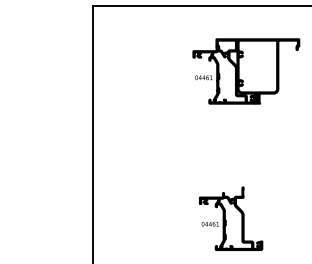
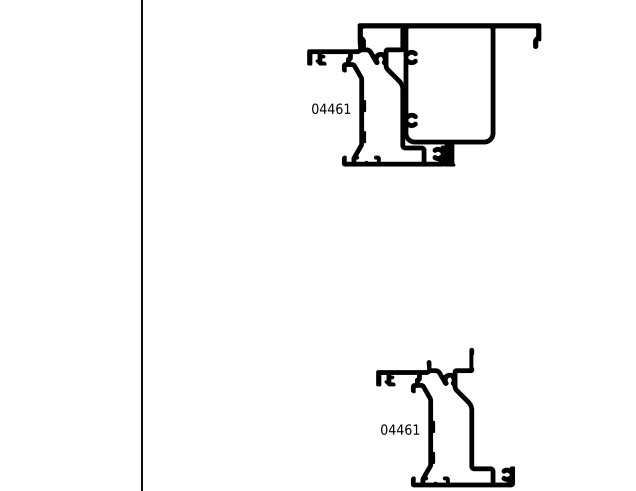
part: (246, 71) -> (424, 94), moved

